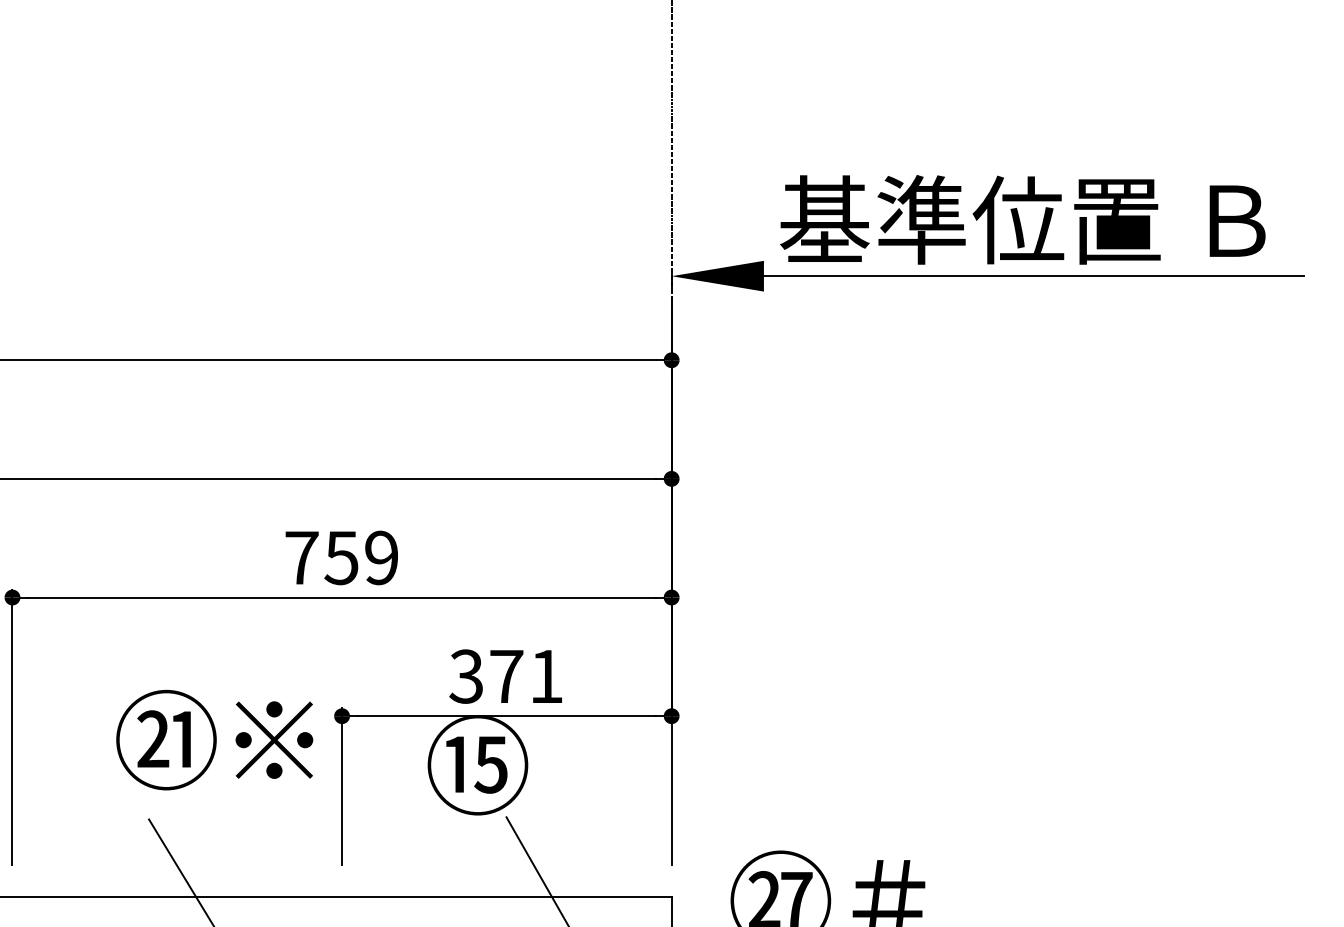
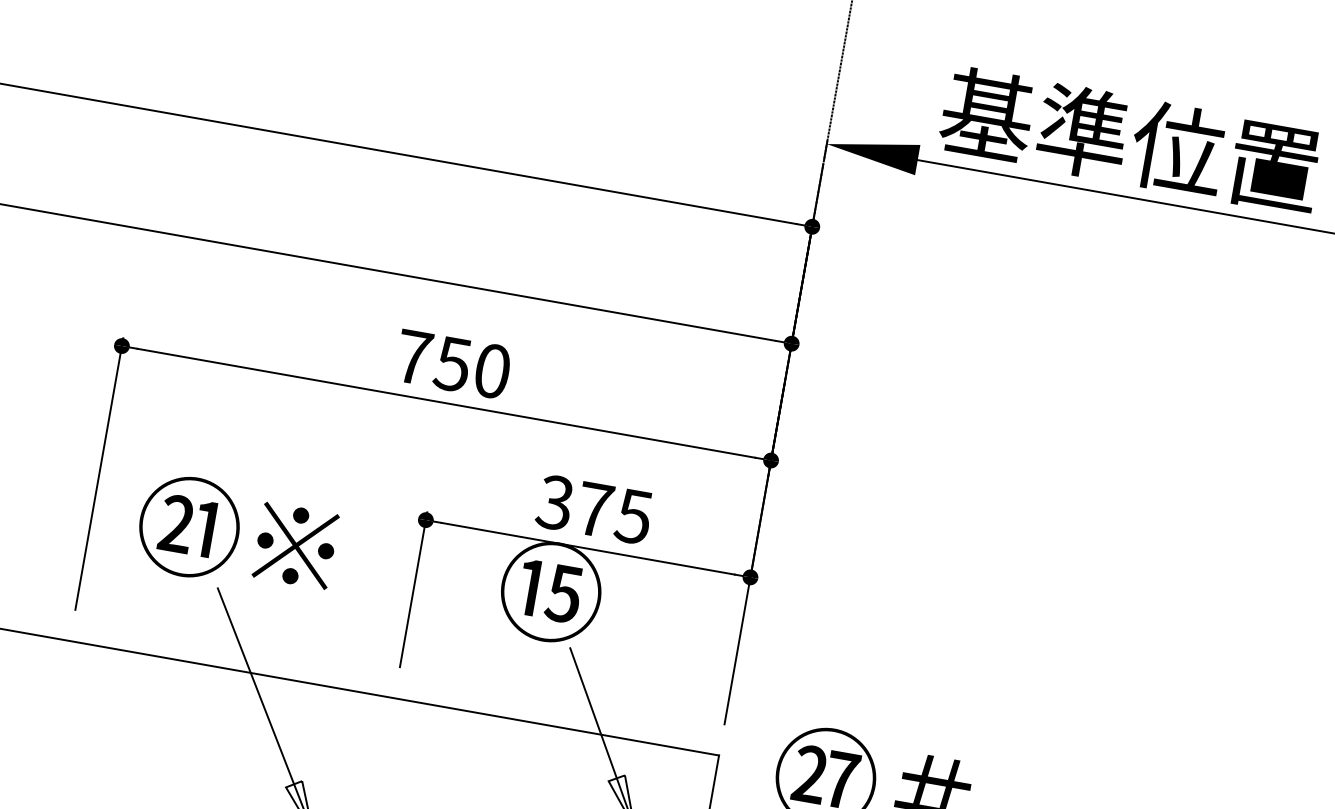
text: (381, 557) -> (492, 370), 759 -> 750
text: (545, 676) -> (633, 516), 371 -> 375
text: (214, 739) -> (236, 534), moved

